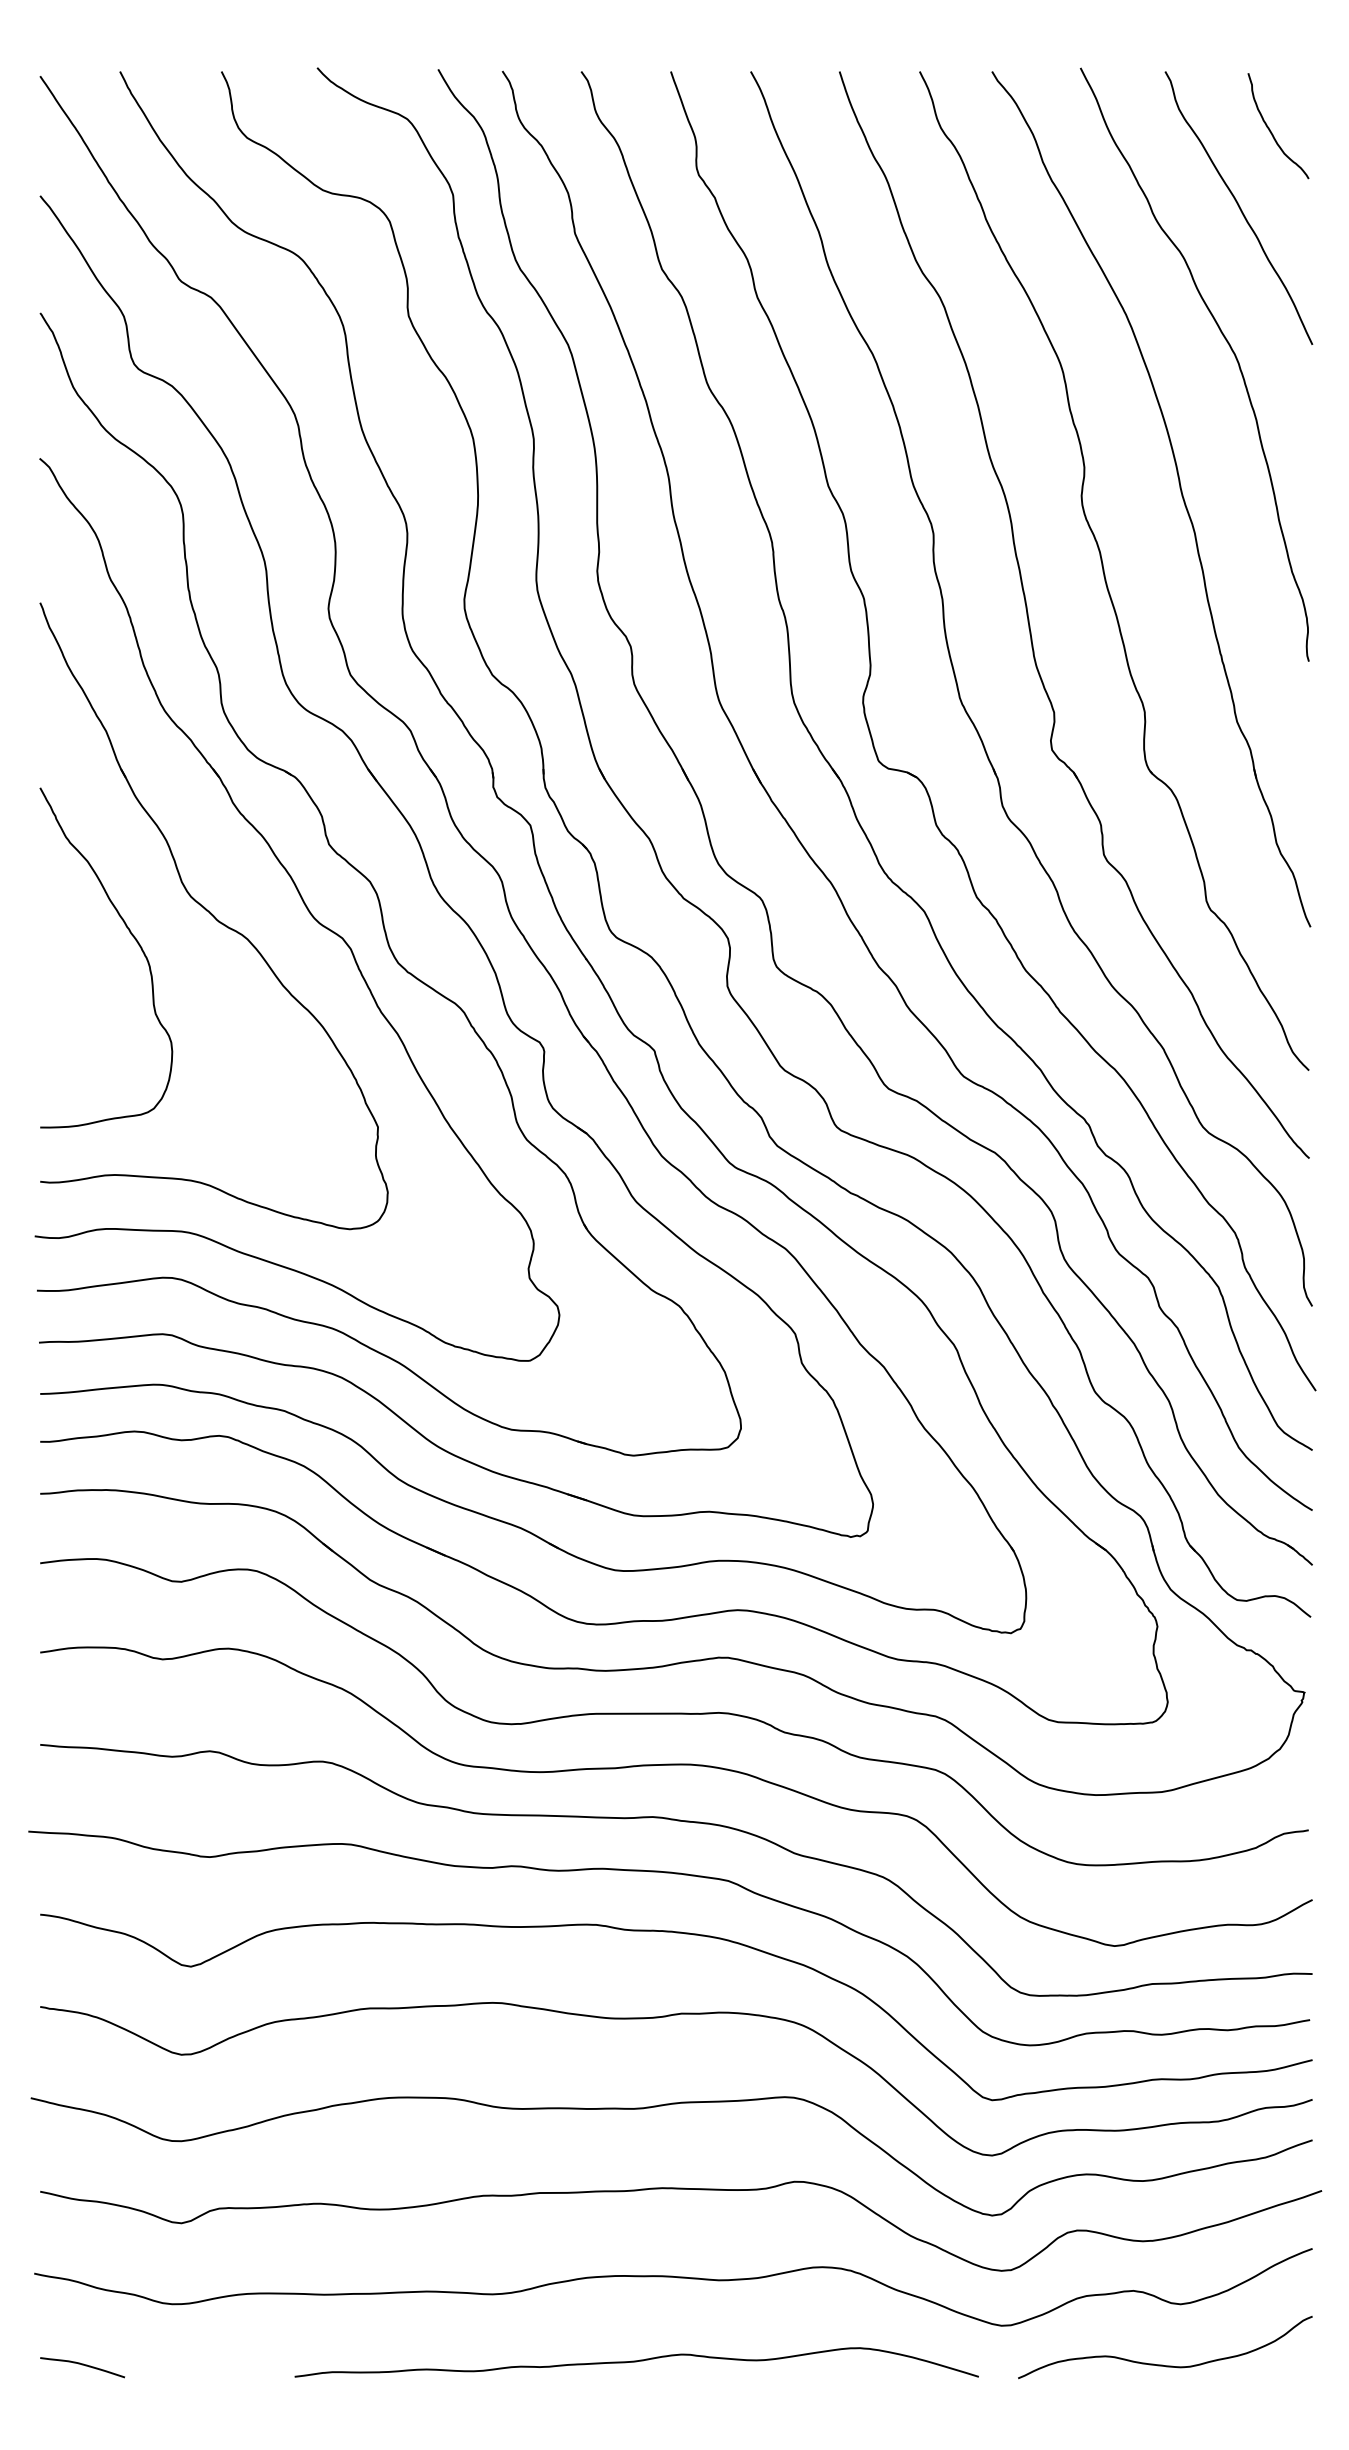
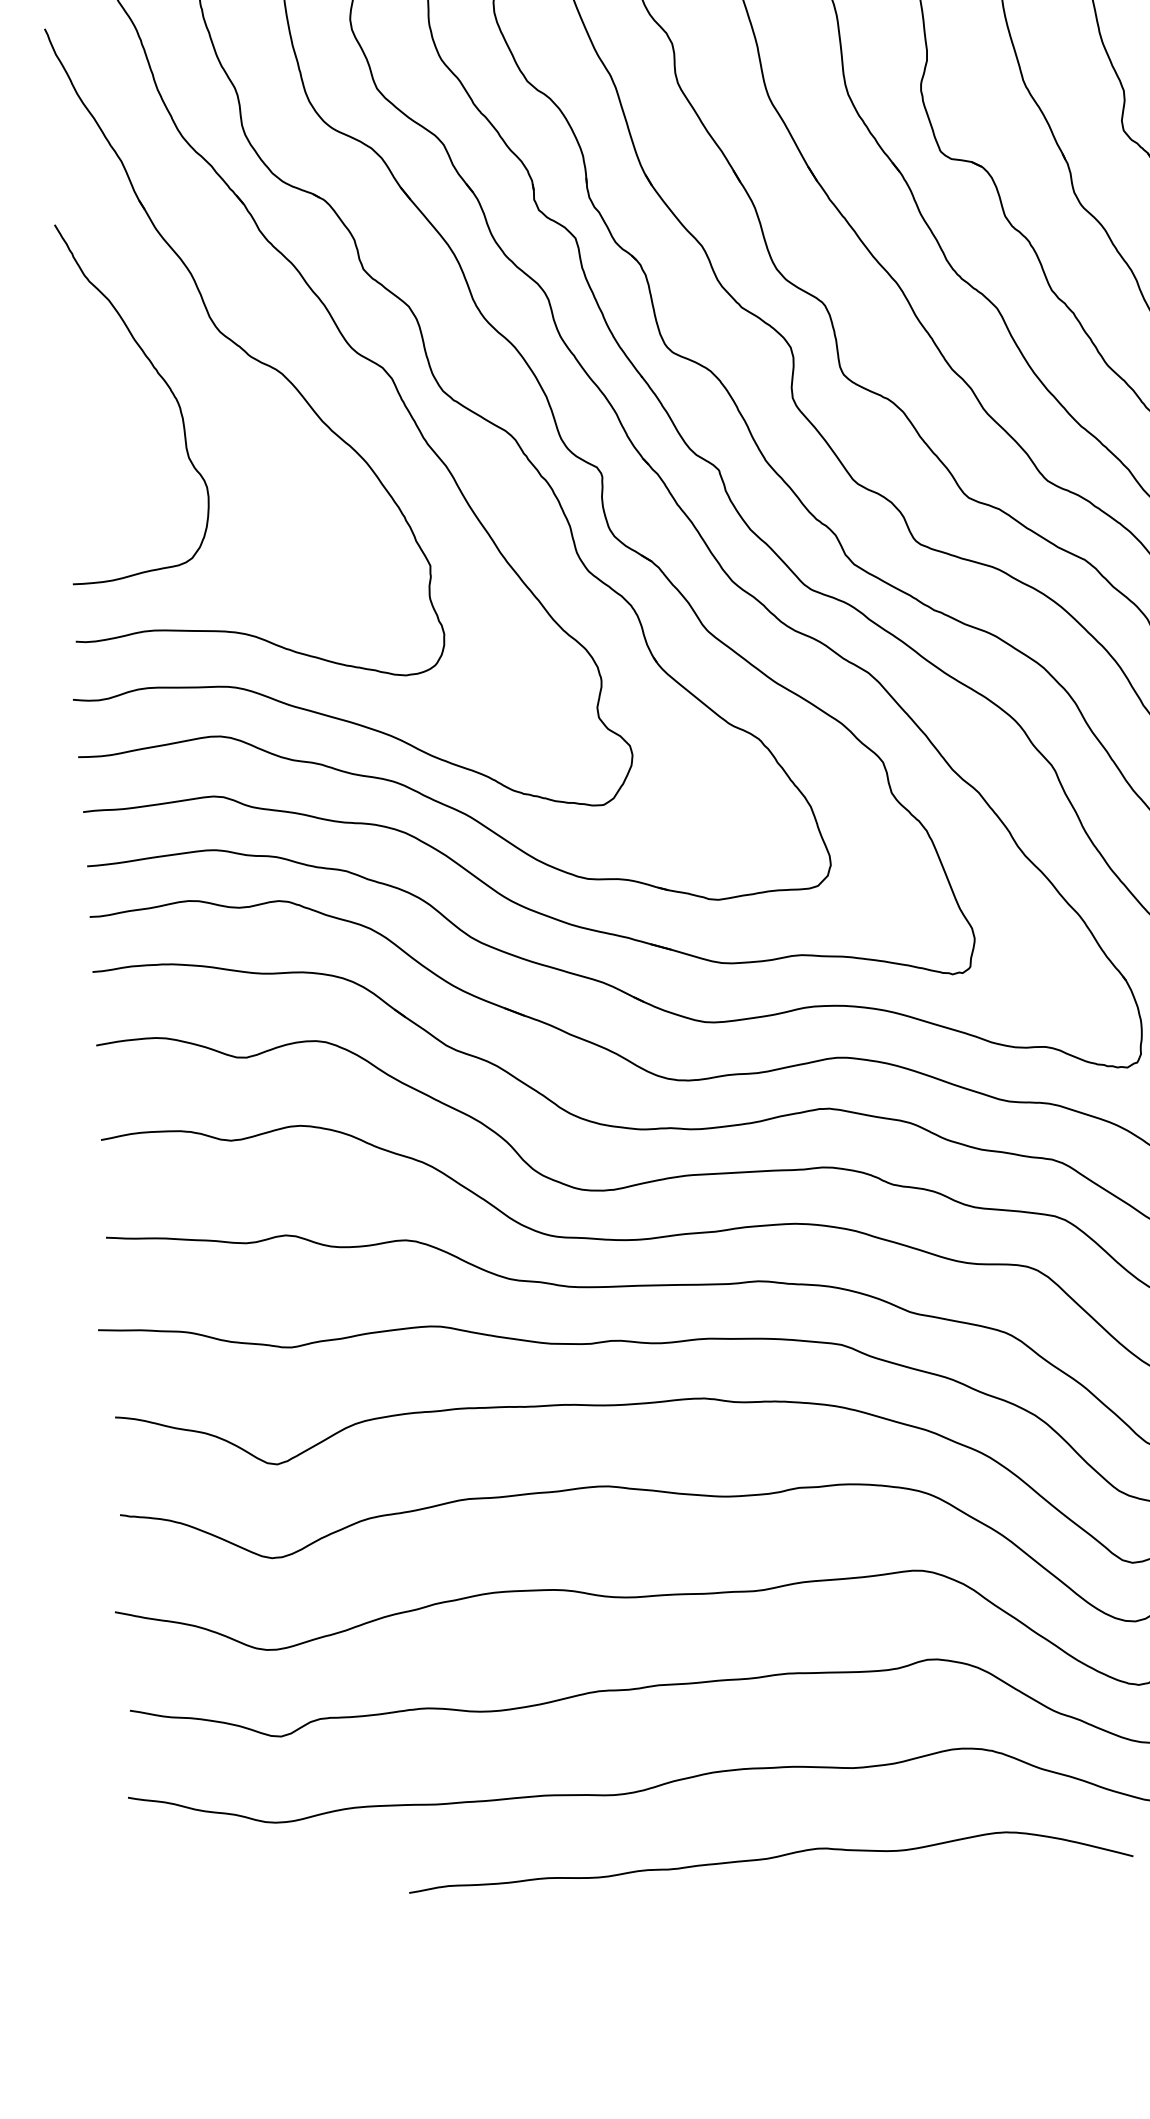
curve: (82, 2365) -> (184, 1892), removed

